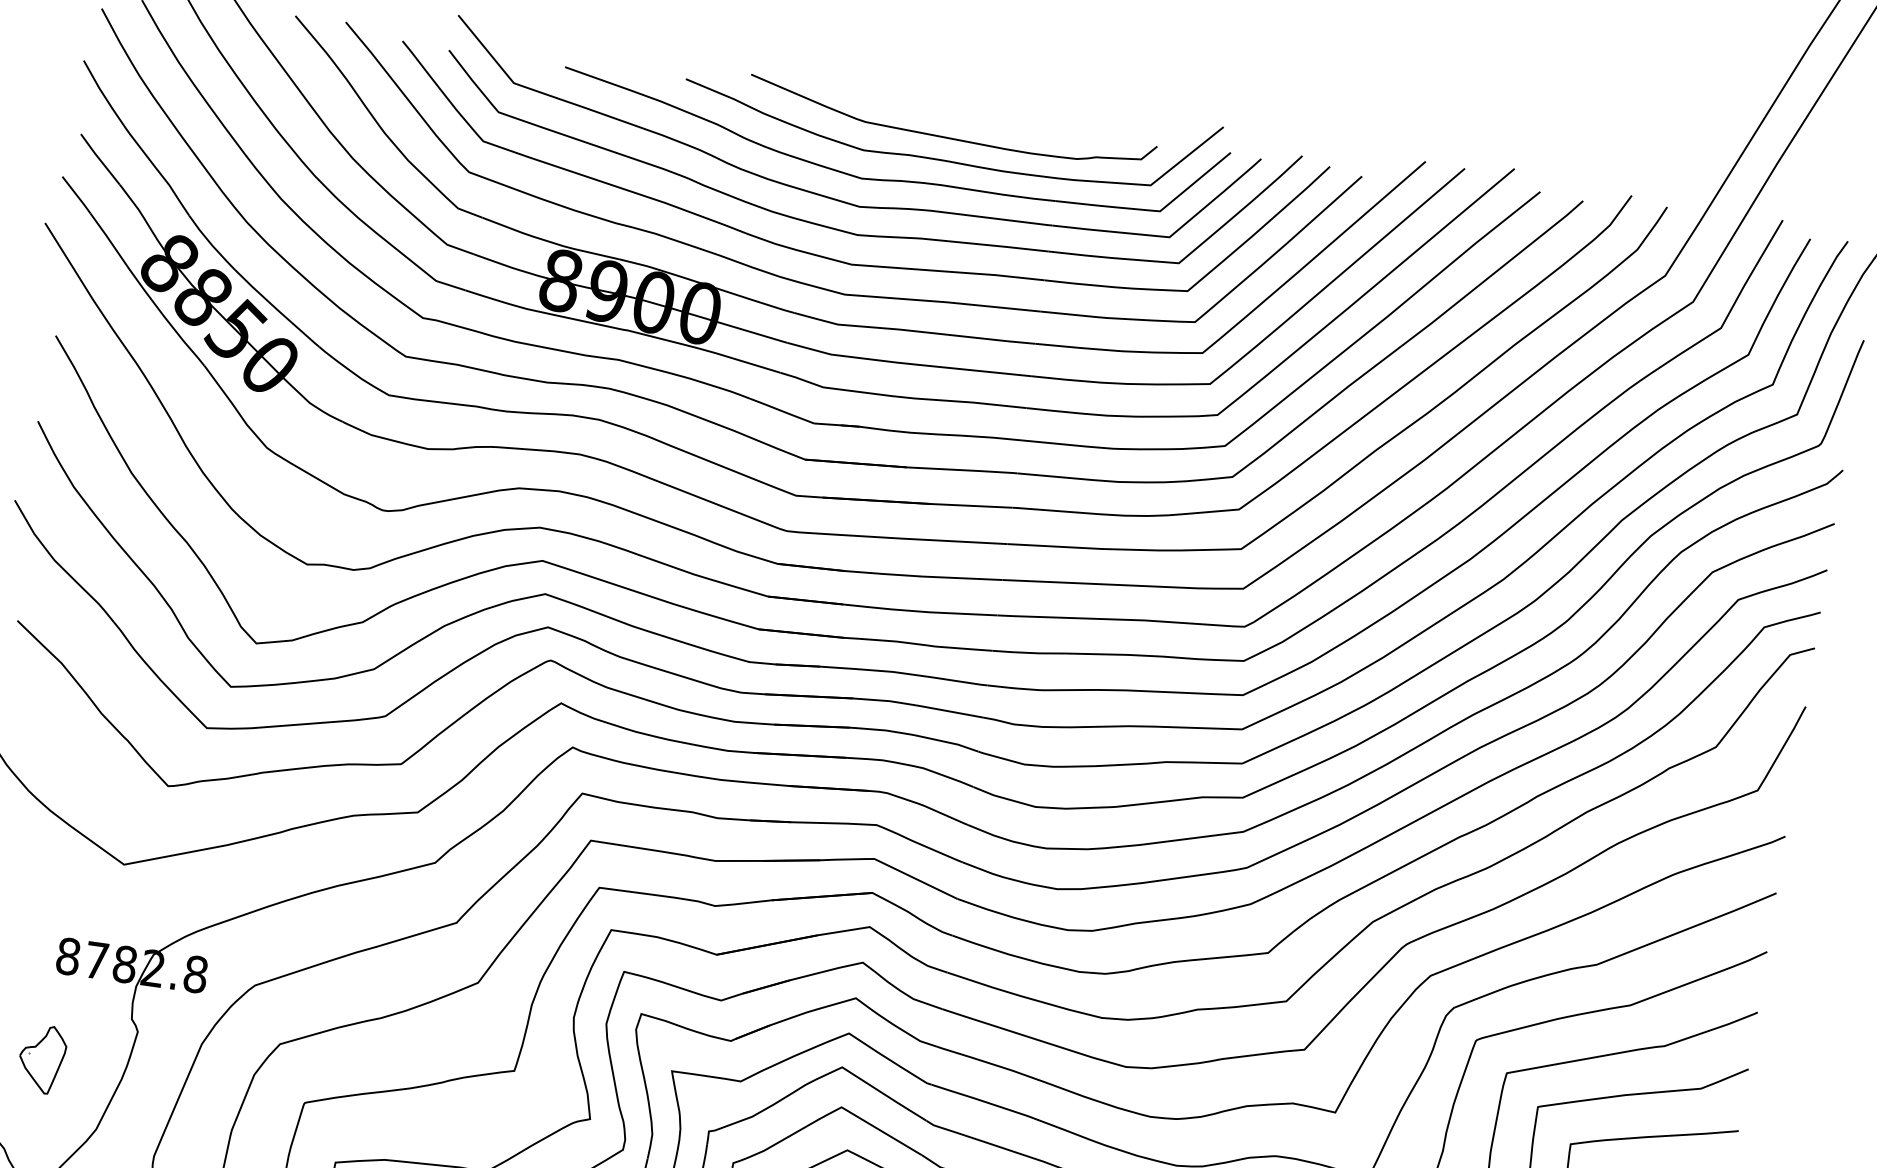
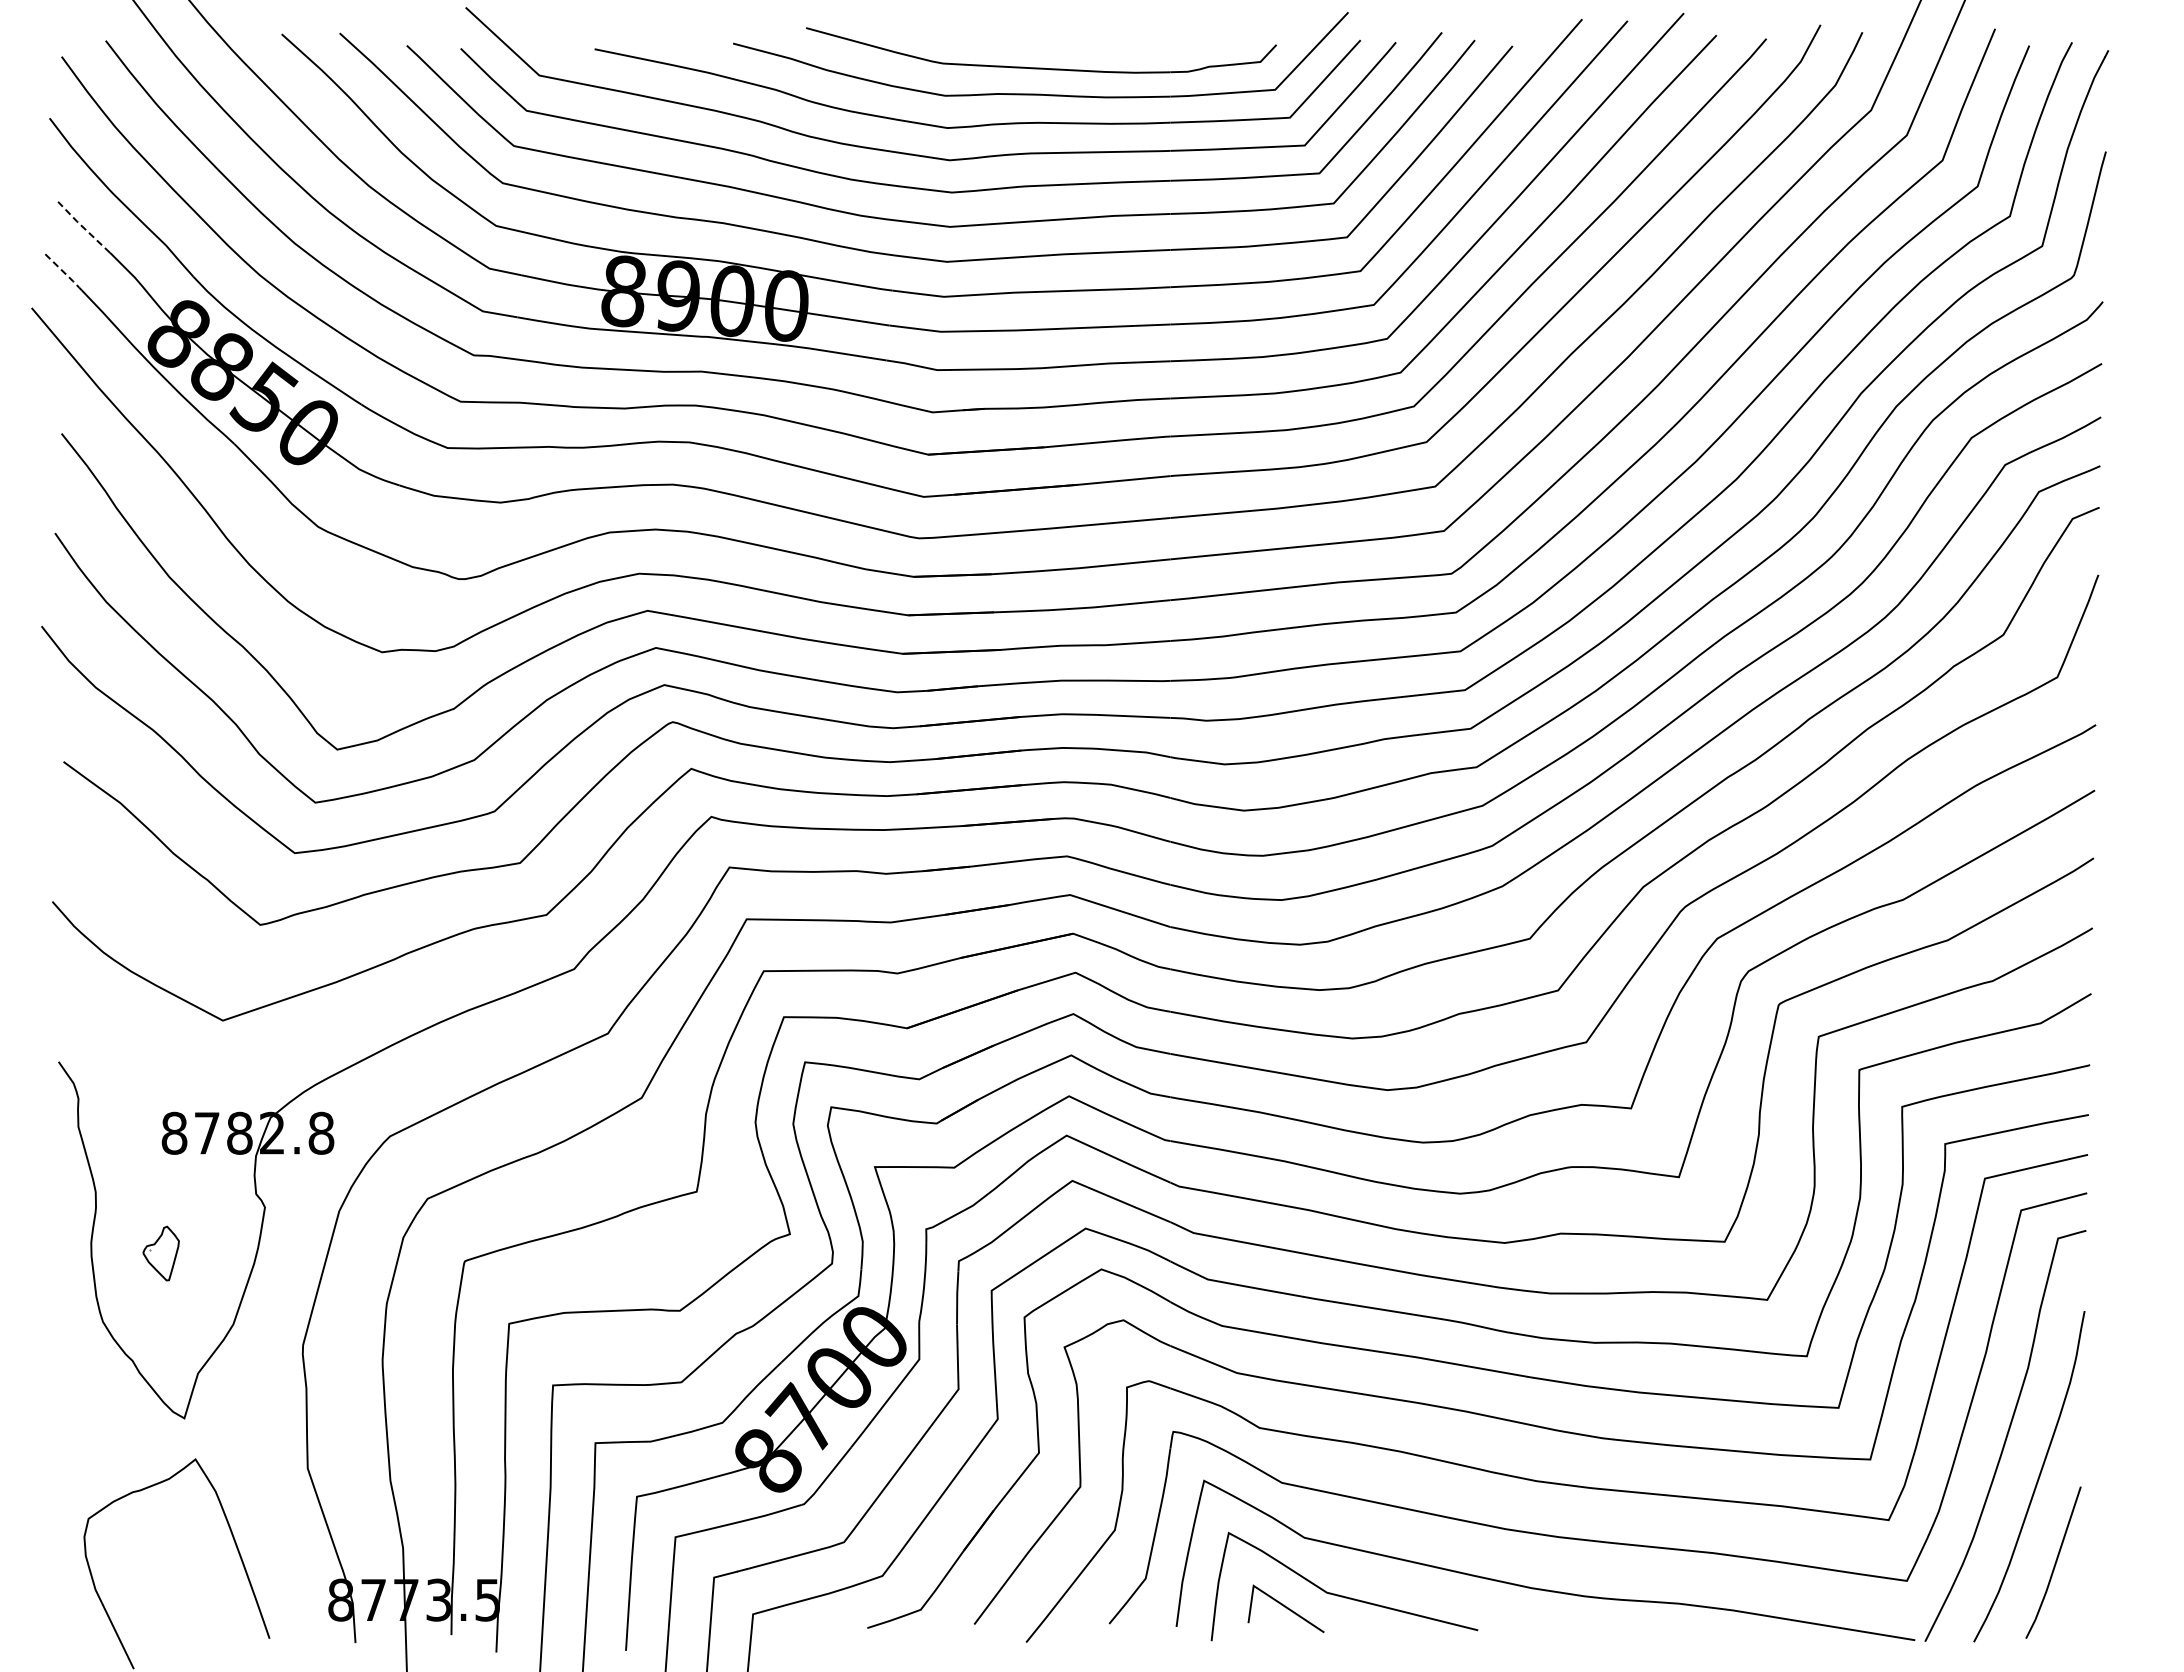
line: (99, 158) -> (82, 226), solid -> dashed
line: (77, 196) -> (63, 272), solid -> dashed
part: (41, 1059) -> (160, 1253), size x0.7

